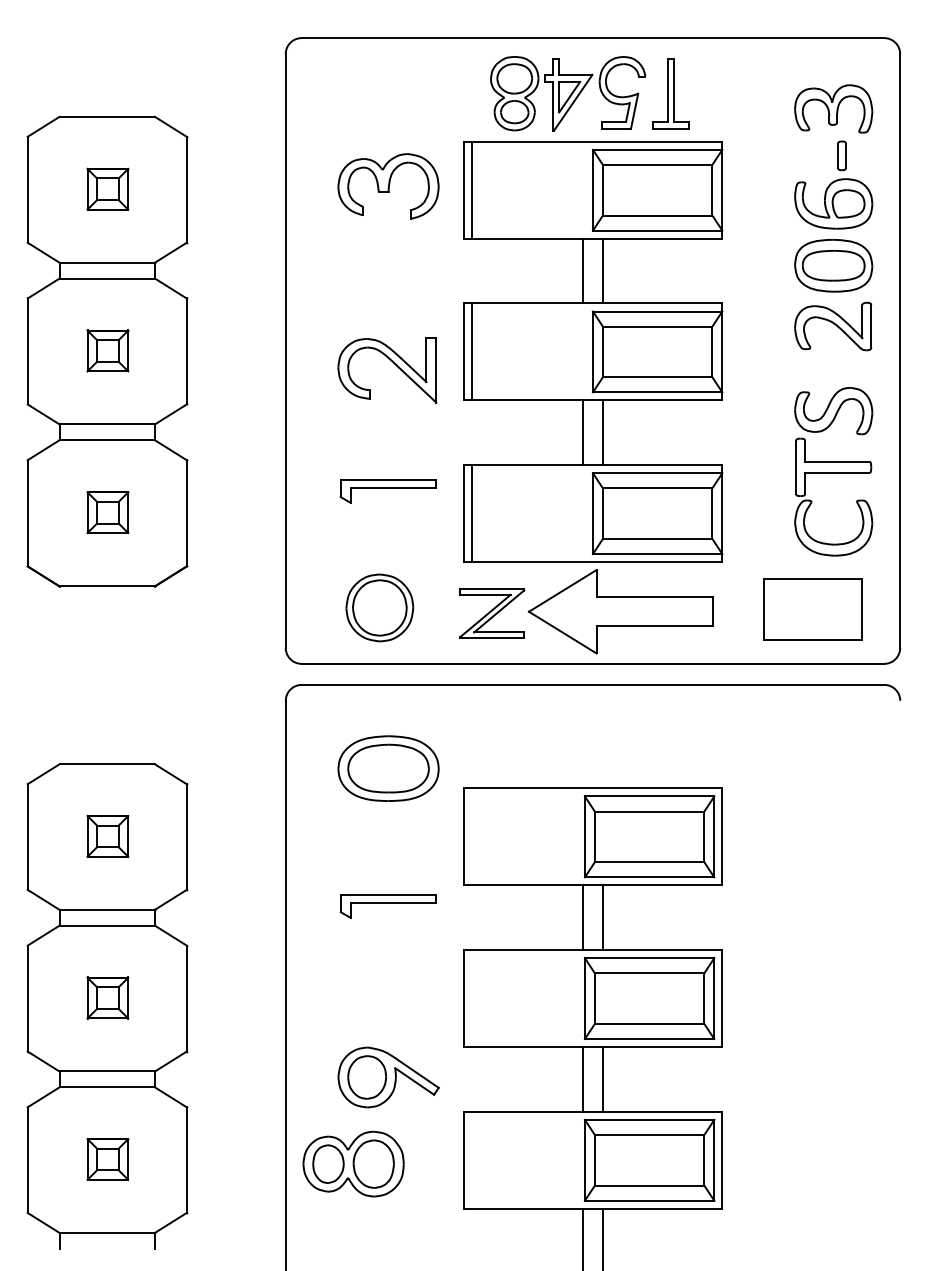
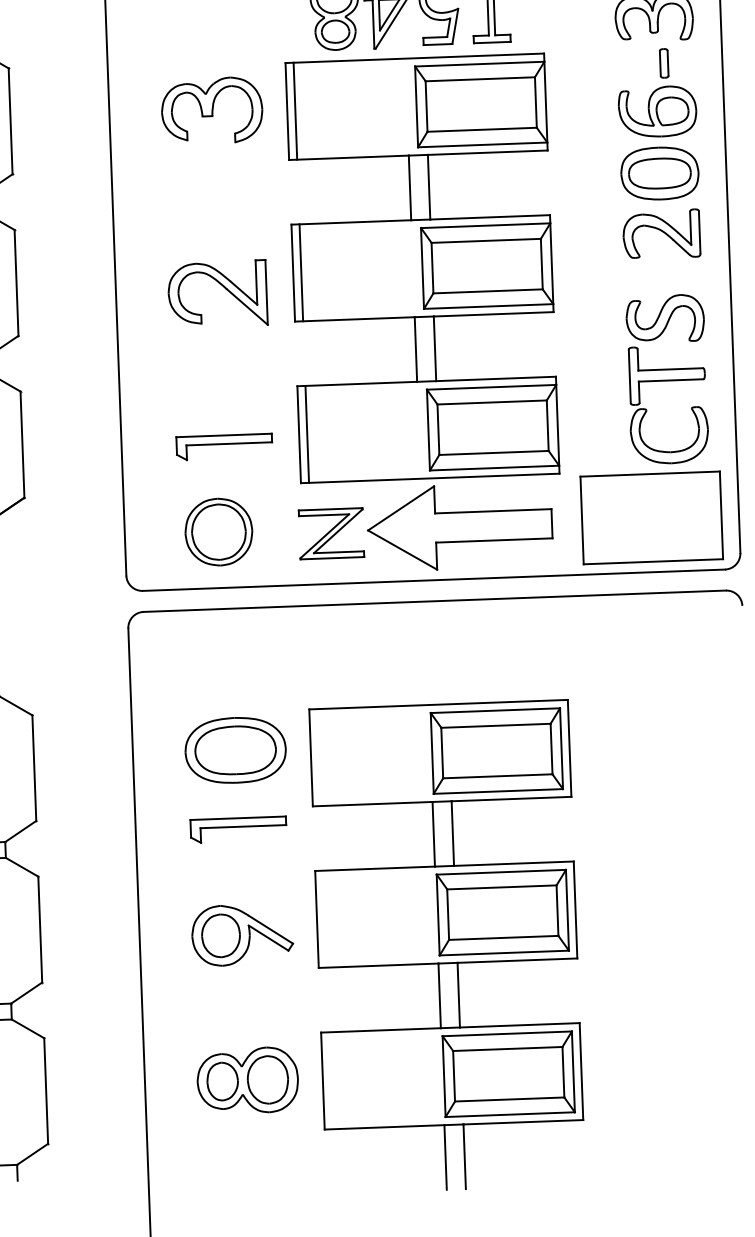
part: (387, 491) -> (223, 447), moved
part: (812, 609) -> (651, 517), size x1.43
part: (388, 768) -> (235, 750), moved
part: (388, 1077) -> (242, 935), moved
part: (353, 1163) -> (247, 1080), moved

